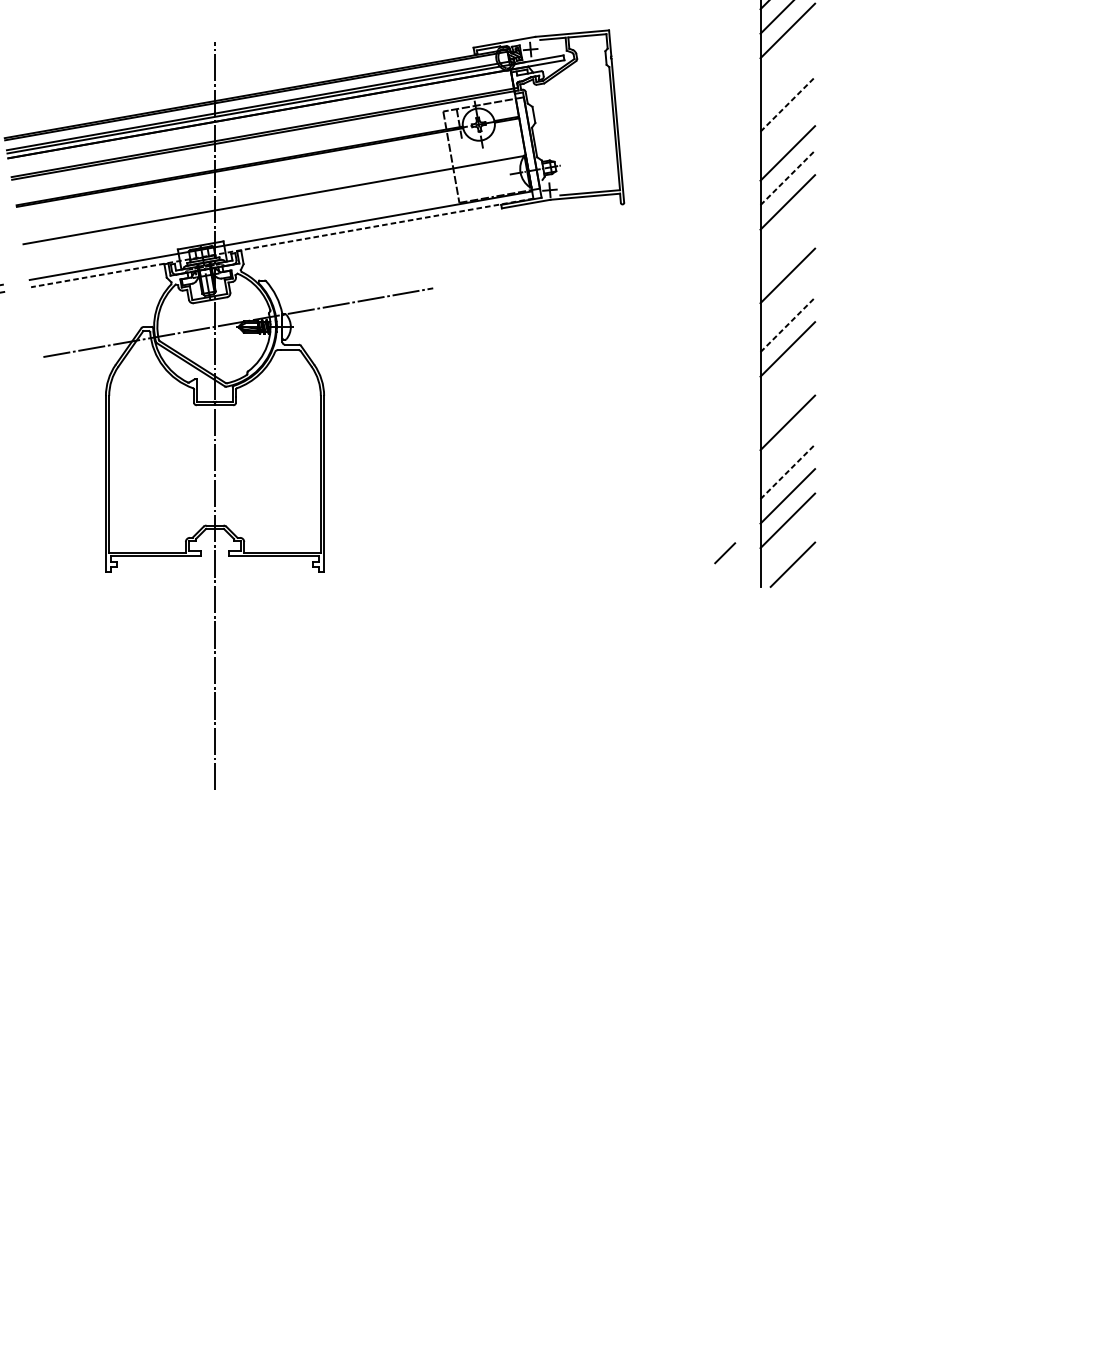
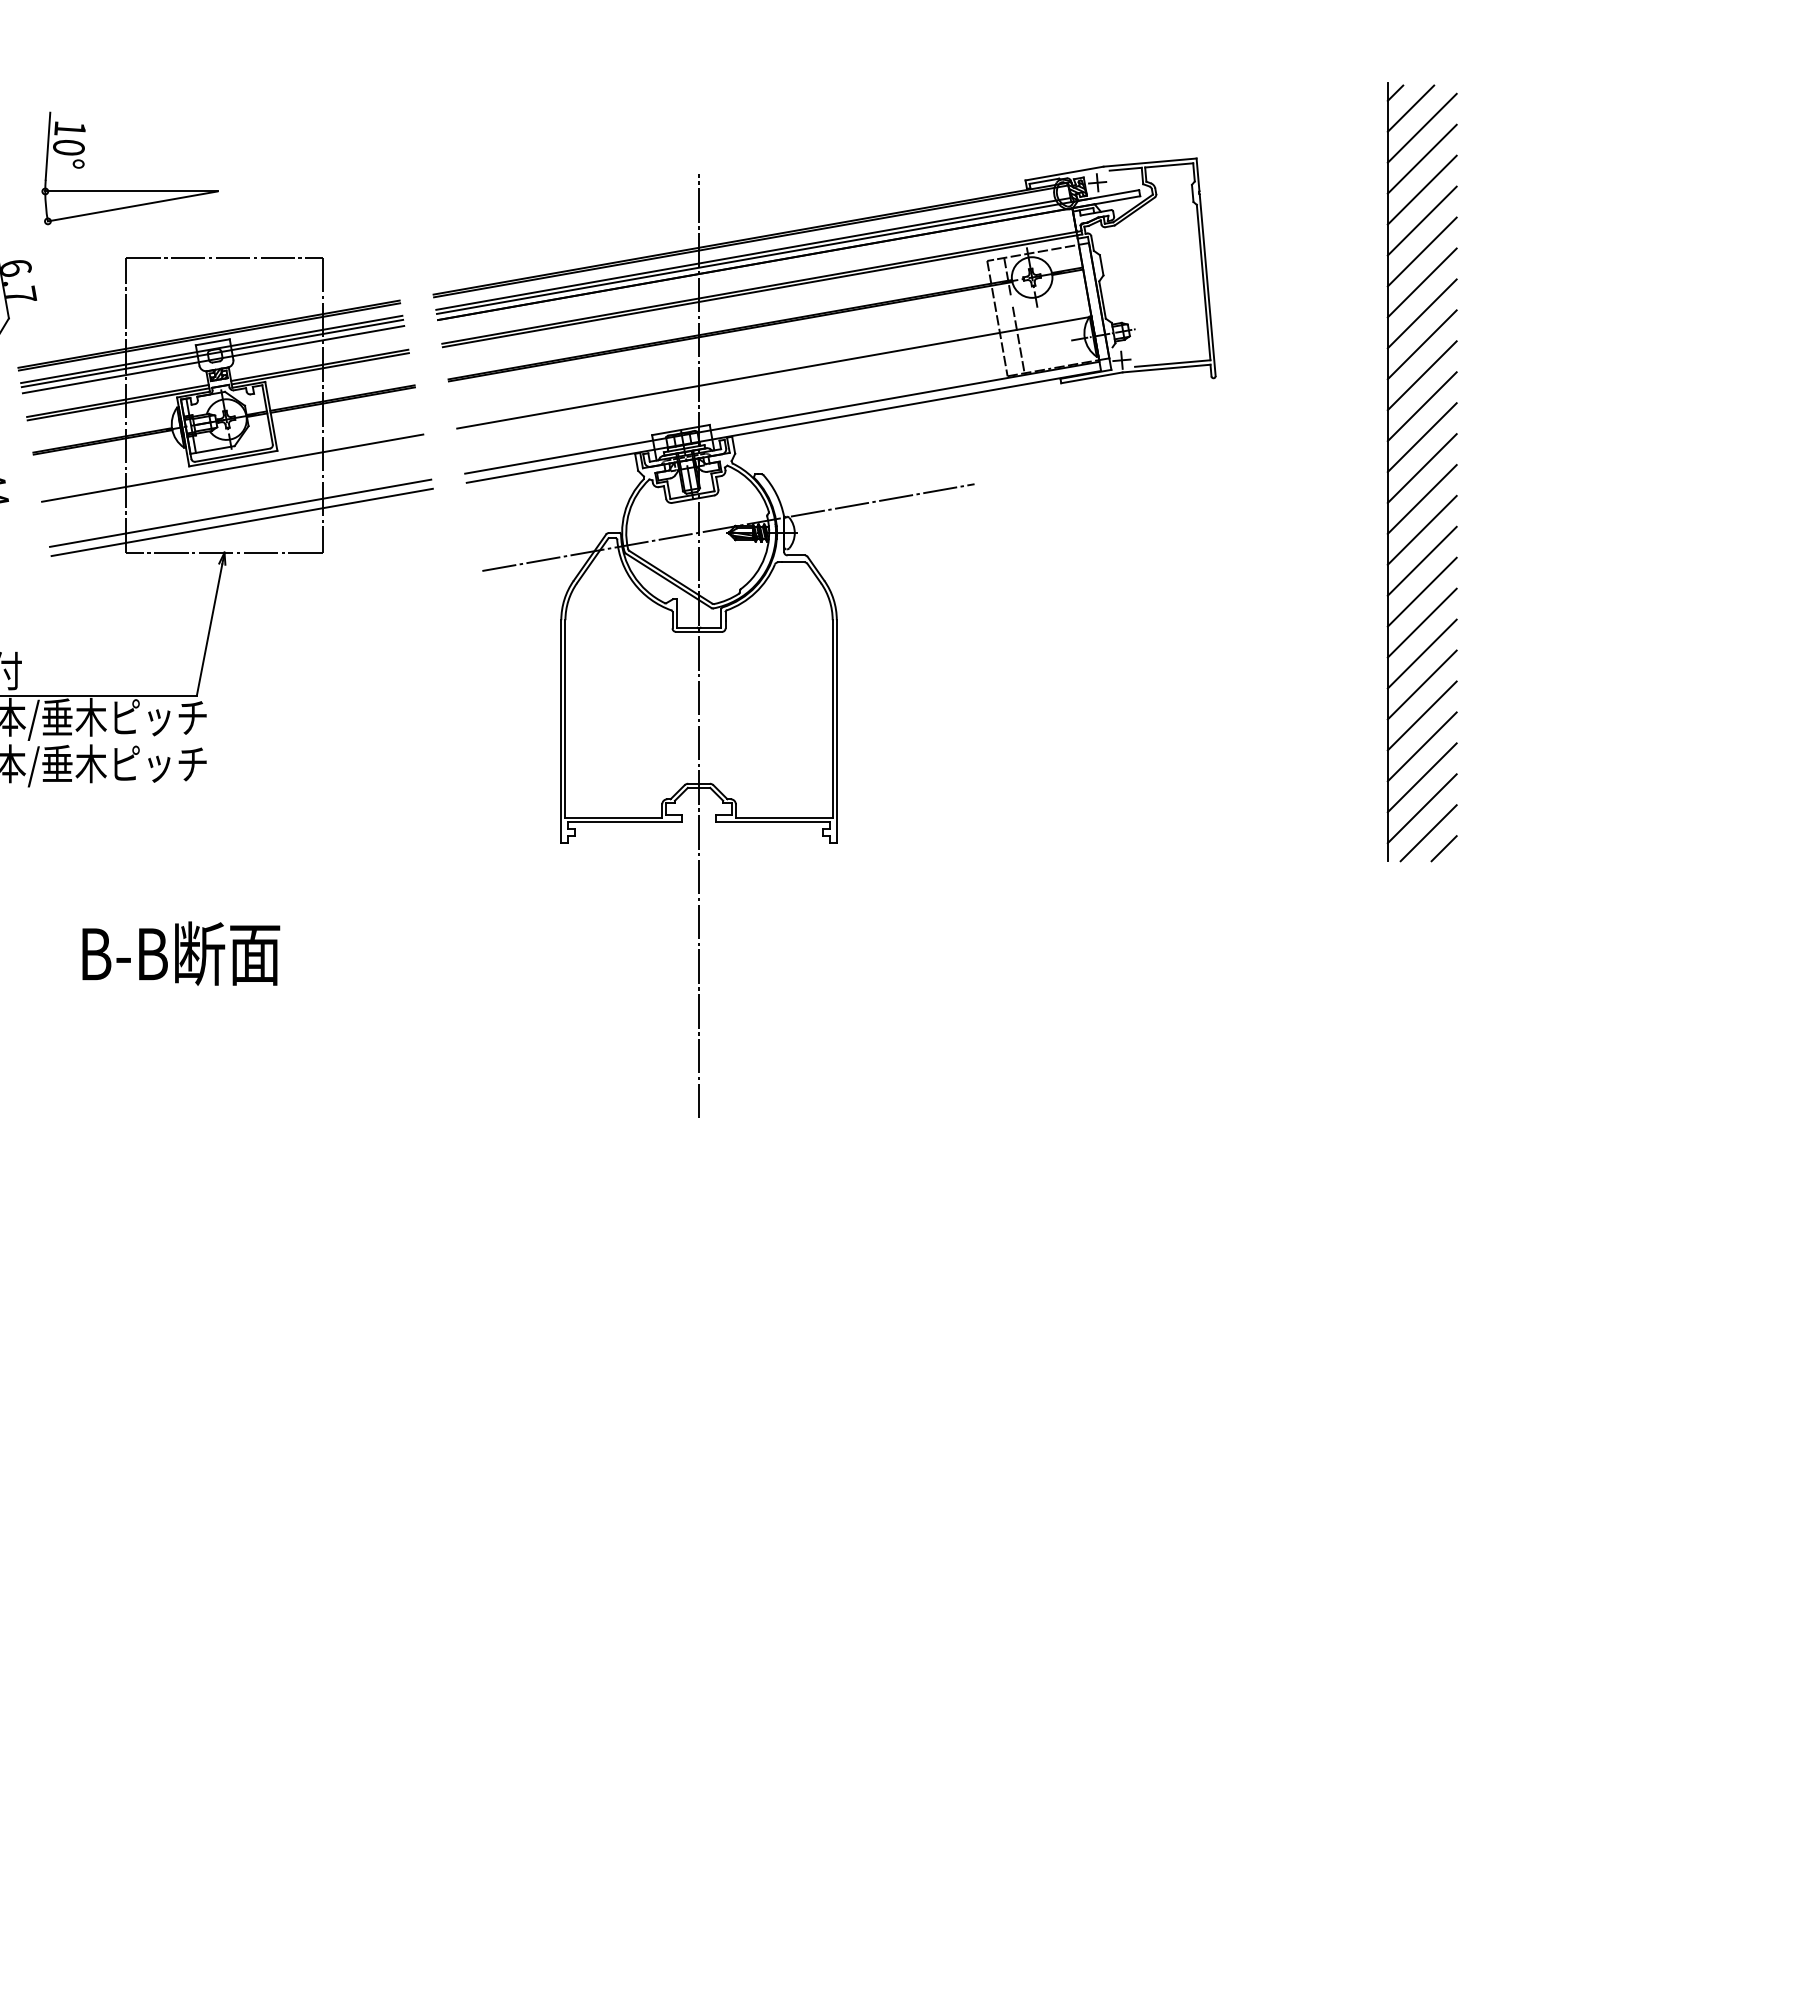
line: (787, 54) -> (1421, 189), added
line: (787, 79) -> (1421, 220), added
line: (787, 104) -> (1422, 252), dashed -> solid
line: (787, 128) -> (1421, 282), added
line: (468, 173) -> (1018, 339), added
line: (787, 177) -> (1422, 344), dashed -> solid
line: (787, 226) -> (1421, 406), added
line: (281, 243) -> (783, 427), dashed -> solid
line: (787, 251) -> (1421, 437), added
line: (787, 300) -> (1421, 499), added
line: (787, 324) -> (1422, 530), dashed -> solid
line: (787, 373) -> (1421, 591), added
line: (787, 397) -> (1421, 622), added
line: (787, 446) -> (1421, 684), added
line: (787, 471) -> (1422, 715), dashed -> solid
line: (787, 545) -> (1421, 808), added
line: (724, 553) -> (1443, 848), moved

